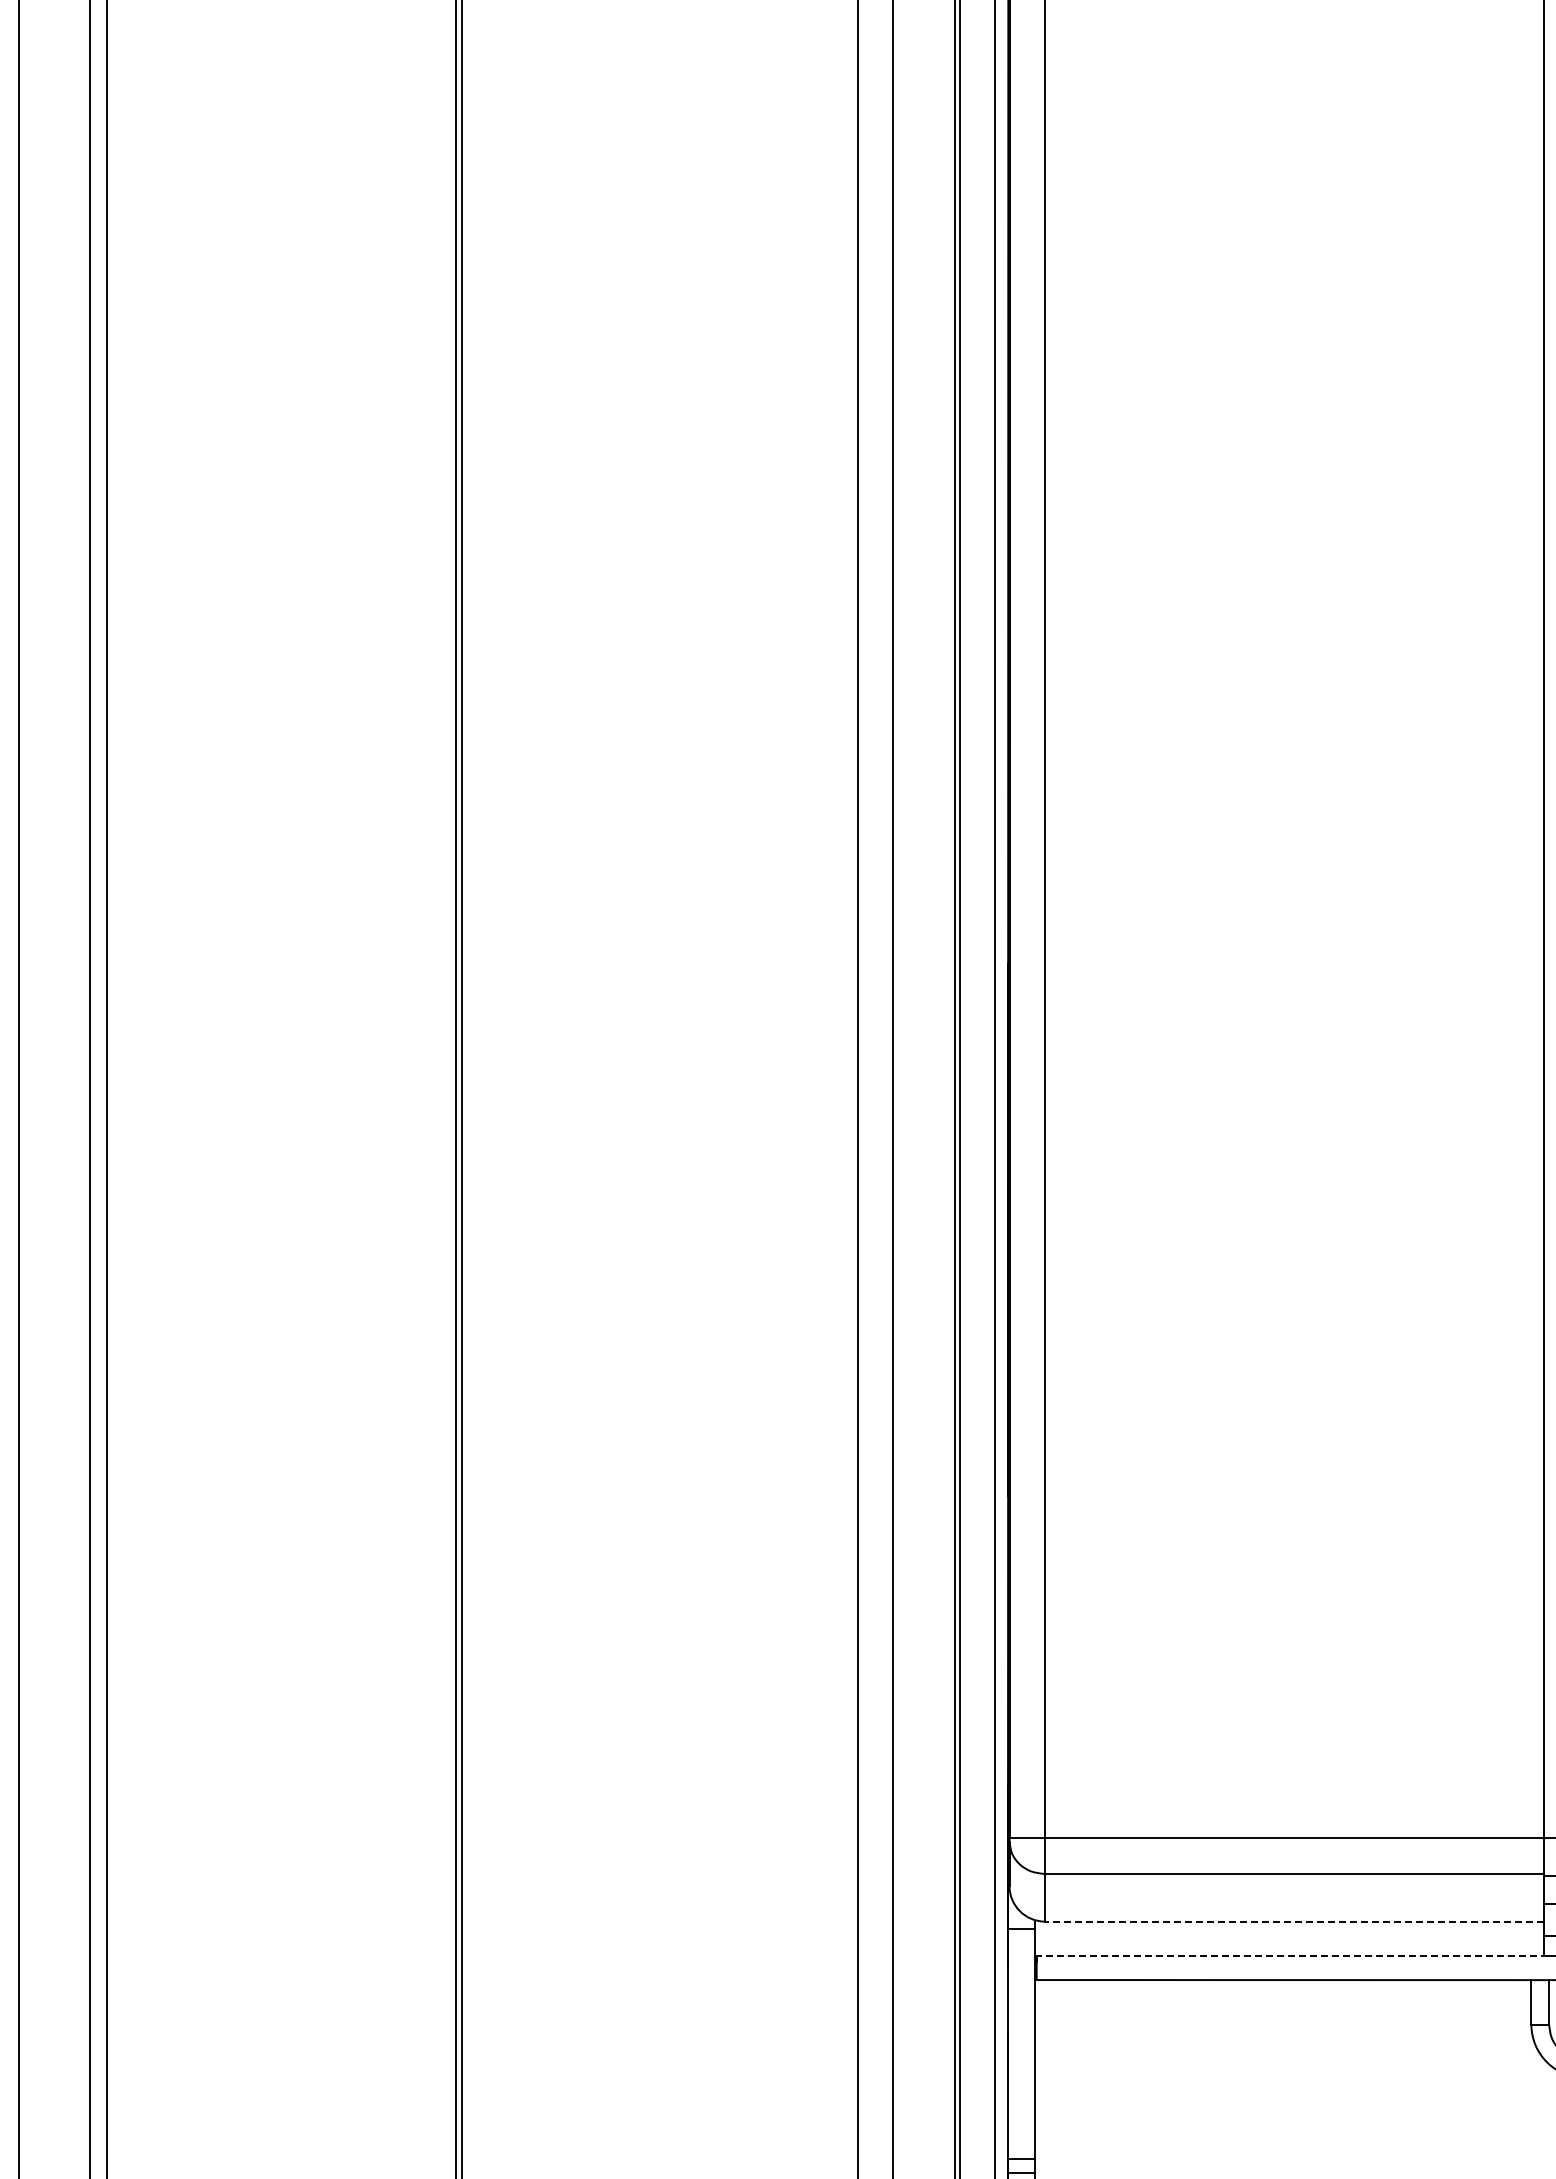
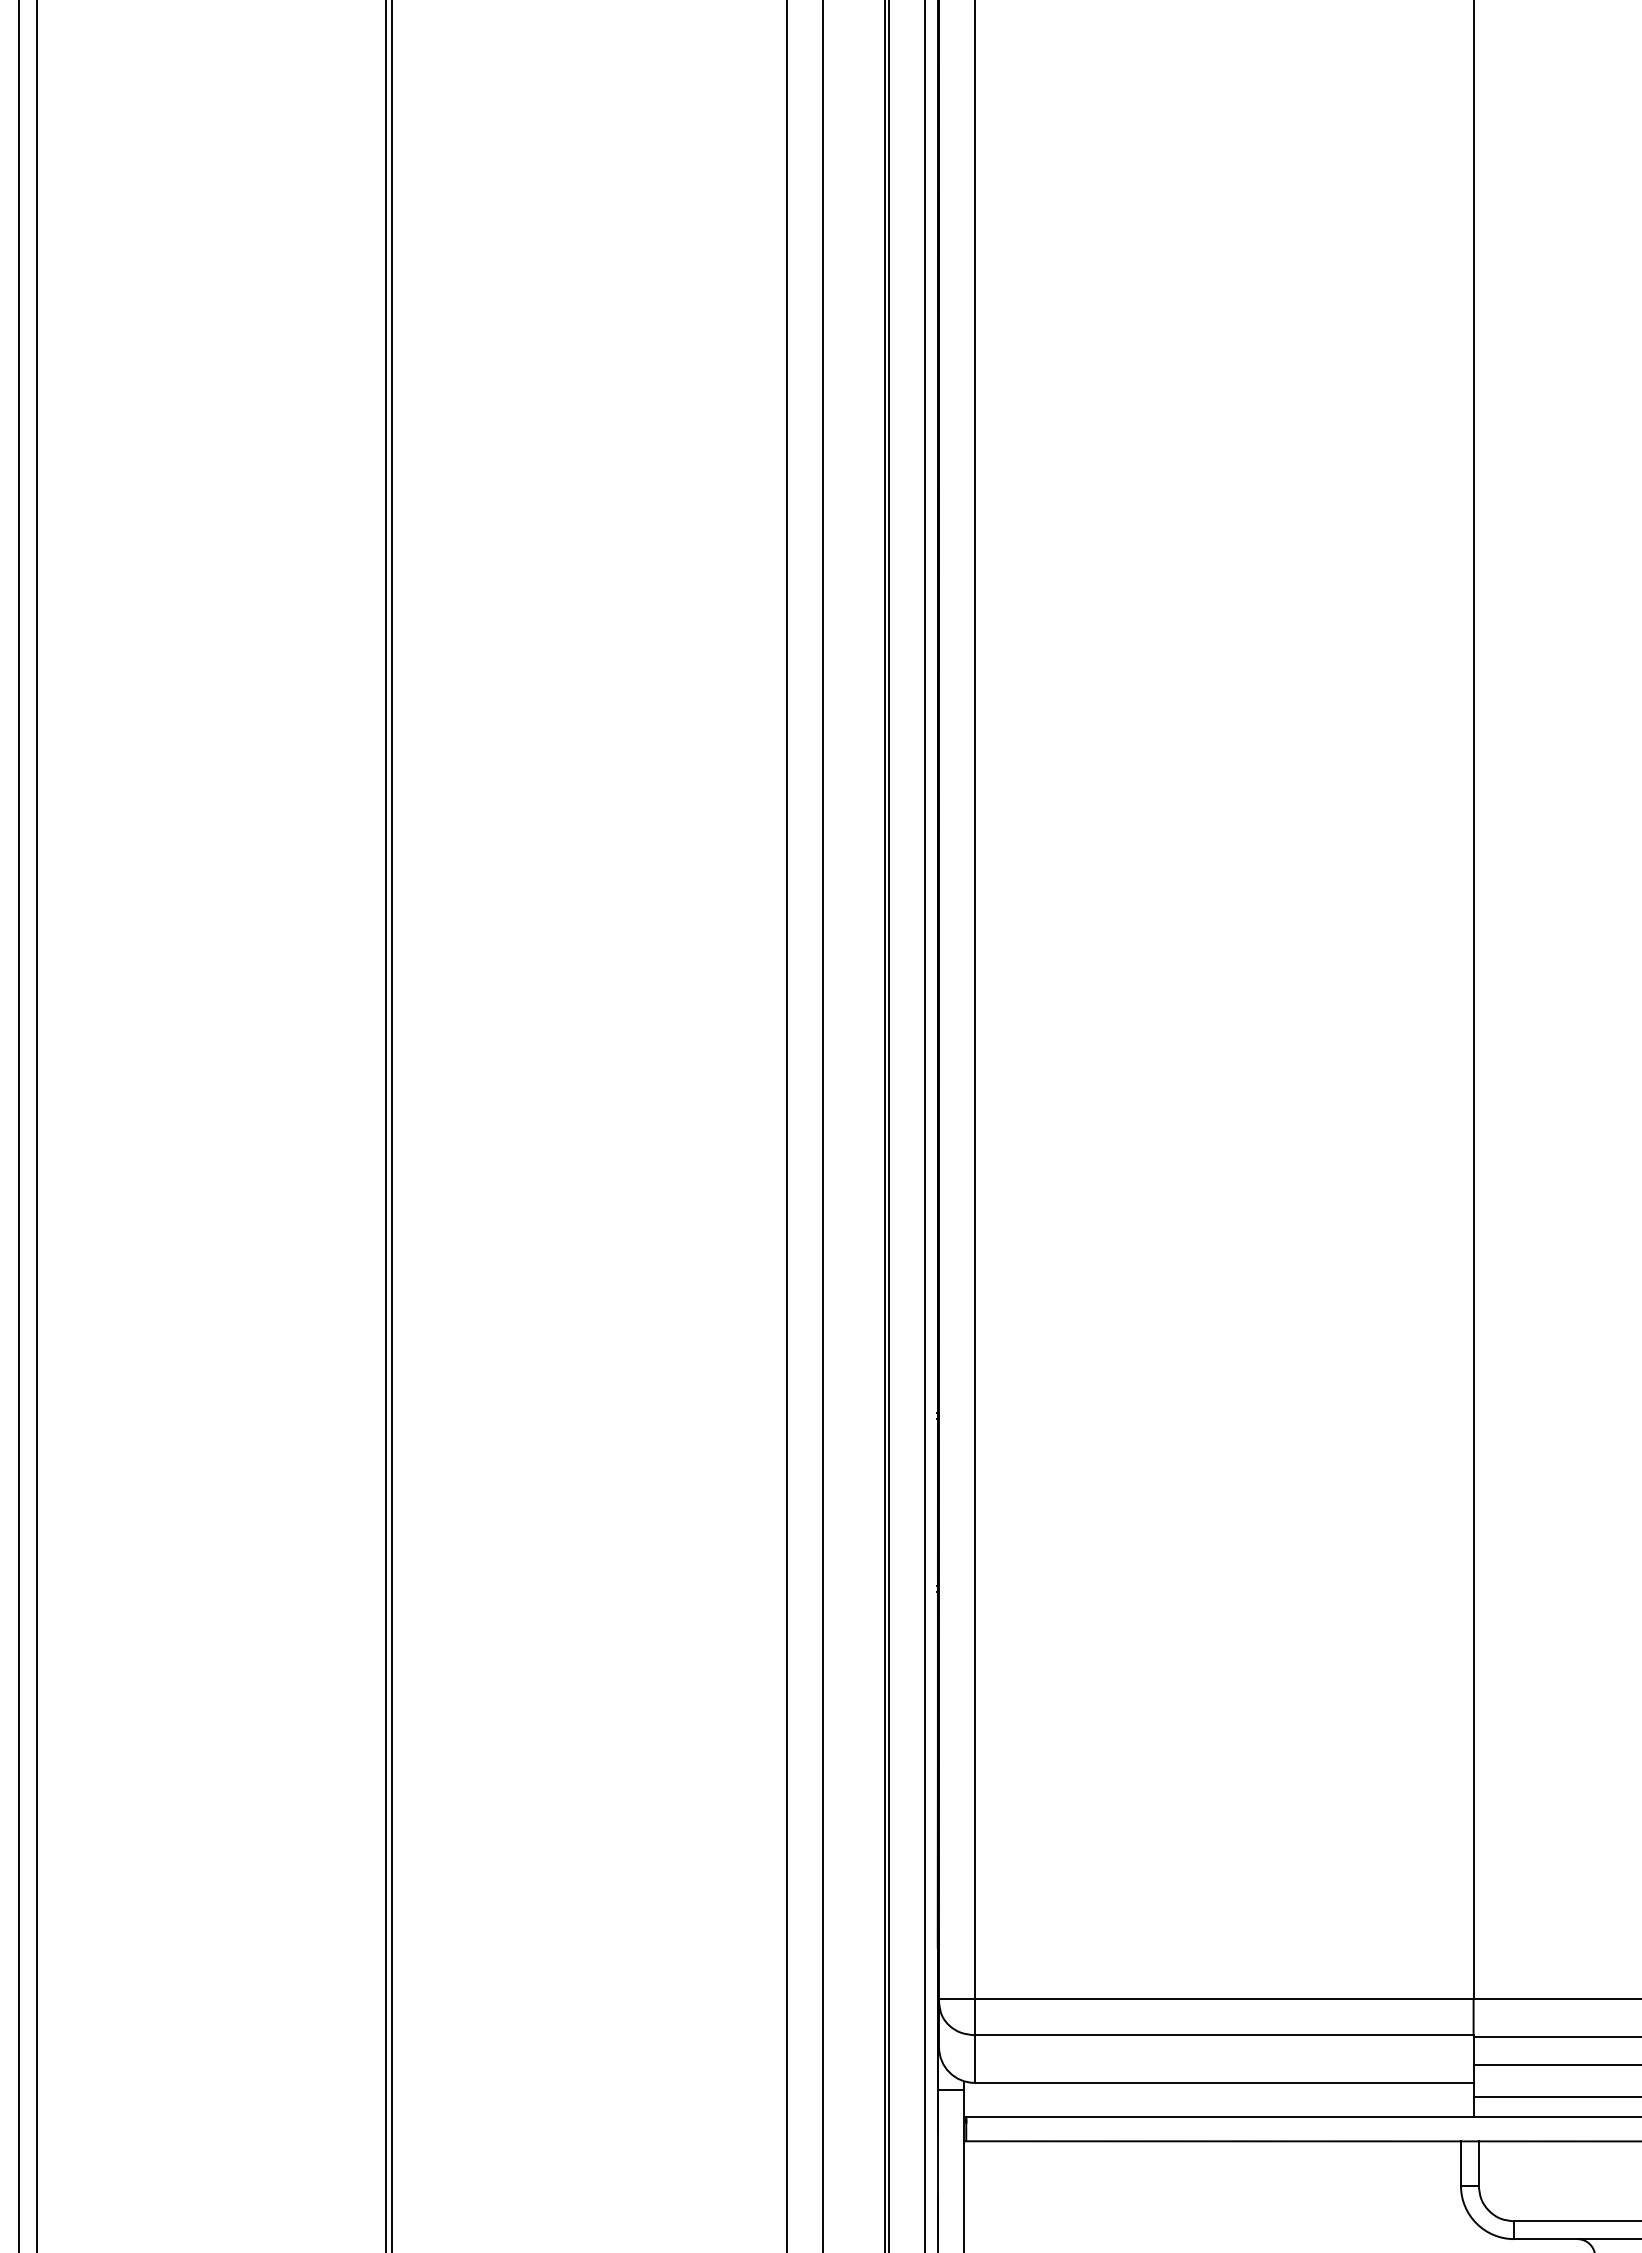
line: (1293, 1921) -> (1223, 2082), dashed -> solid
line: (1289, 1955) -> (1219, 2116), dashed -> solid

